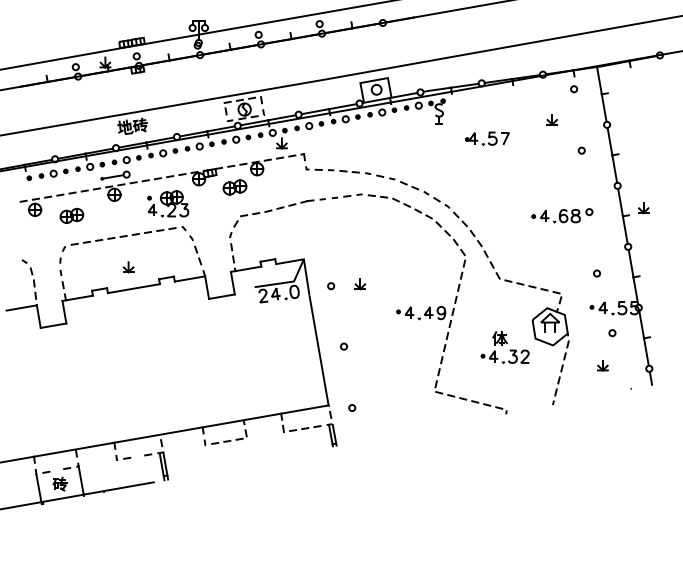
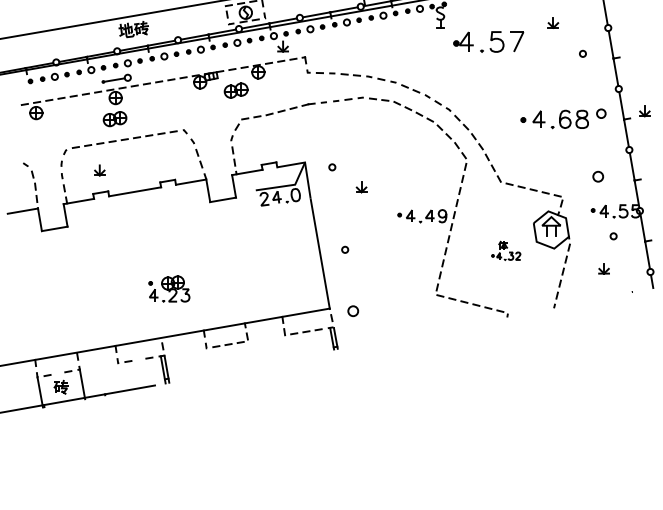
part: (487, 138) -> (488, 41), size x1.6
part: (168, 203) -> (169, 288), moved
part: (71, 215) -> (114, 118), moved
part: (562, 215) -> (563, 118), size x1.4
part: (128, 267) -> (99, 170), moved
circle: (596, 273) -> (597, 176), size x1.6
circle: (331, 286) -> (332, 167), moved
part: (504, 347) -> (505, 250), size x0.6
circle: (352, 407) -> (353, 310), size x1.6

